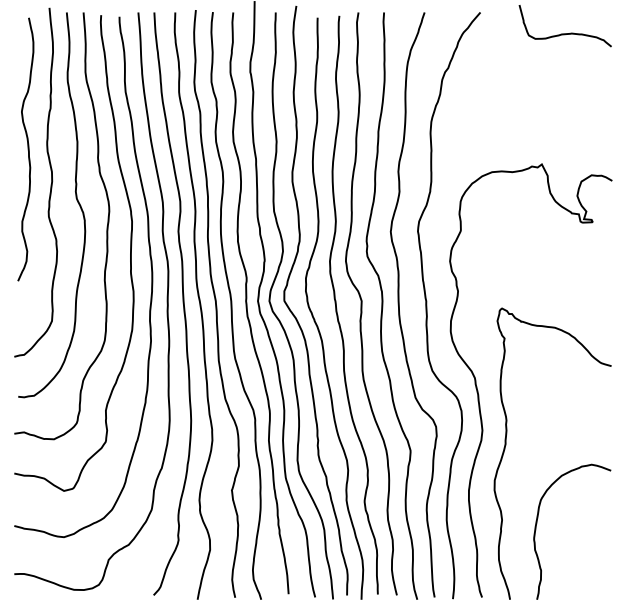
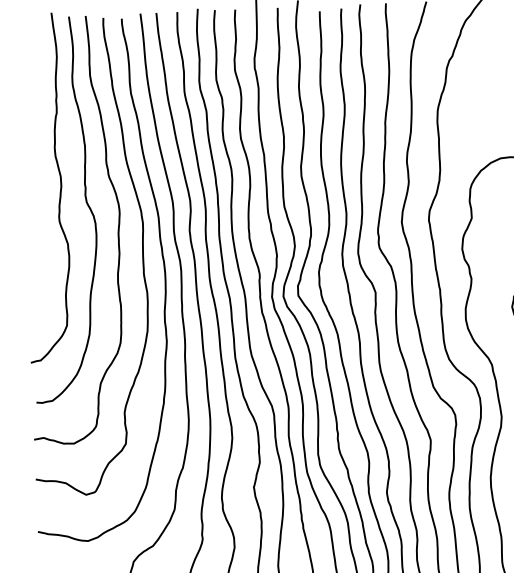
curve: (27, 149) -> (35, 155), removed

